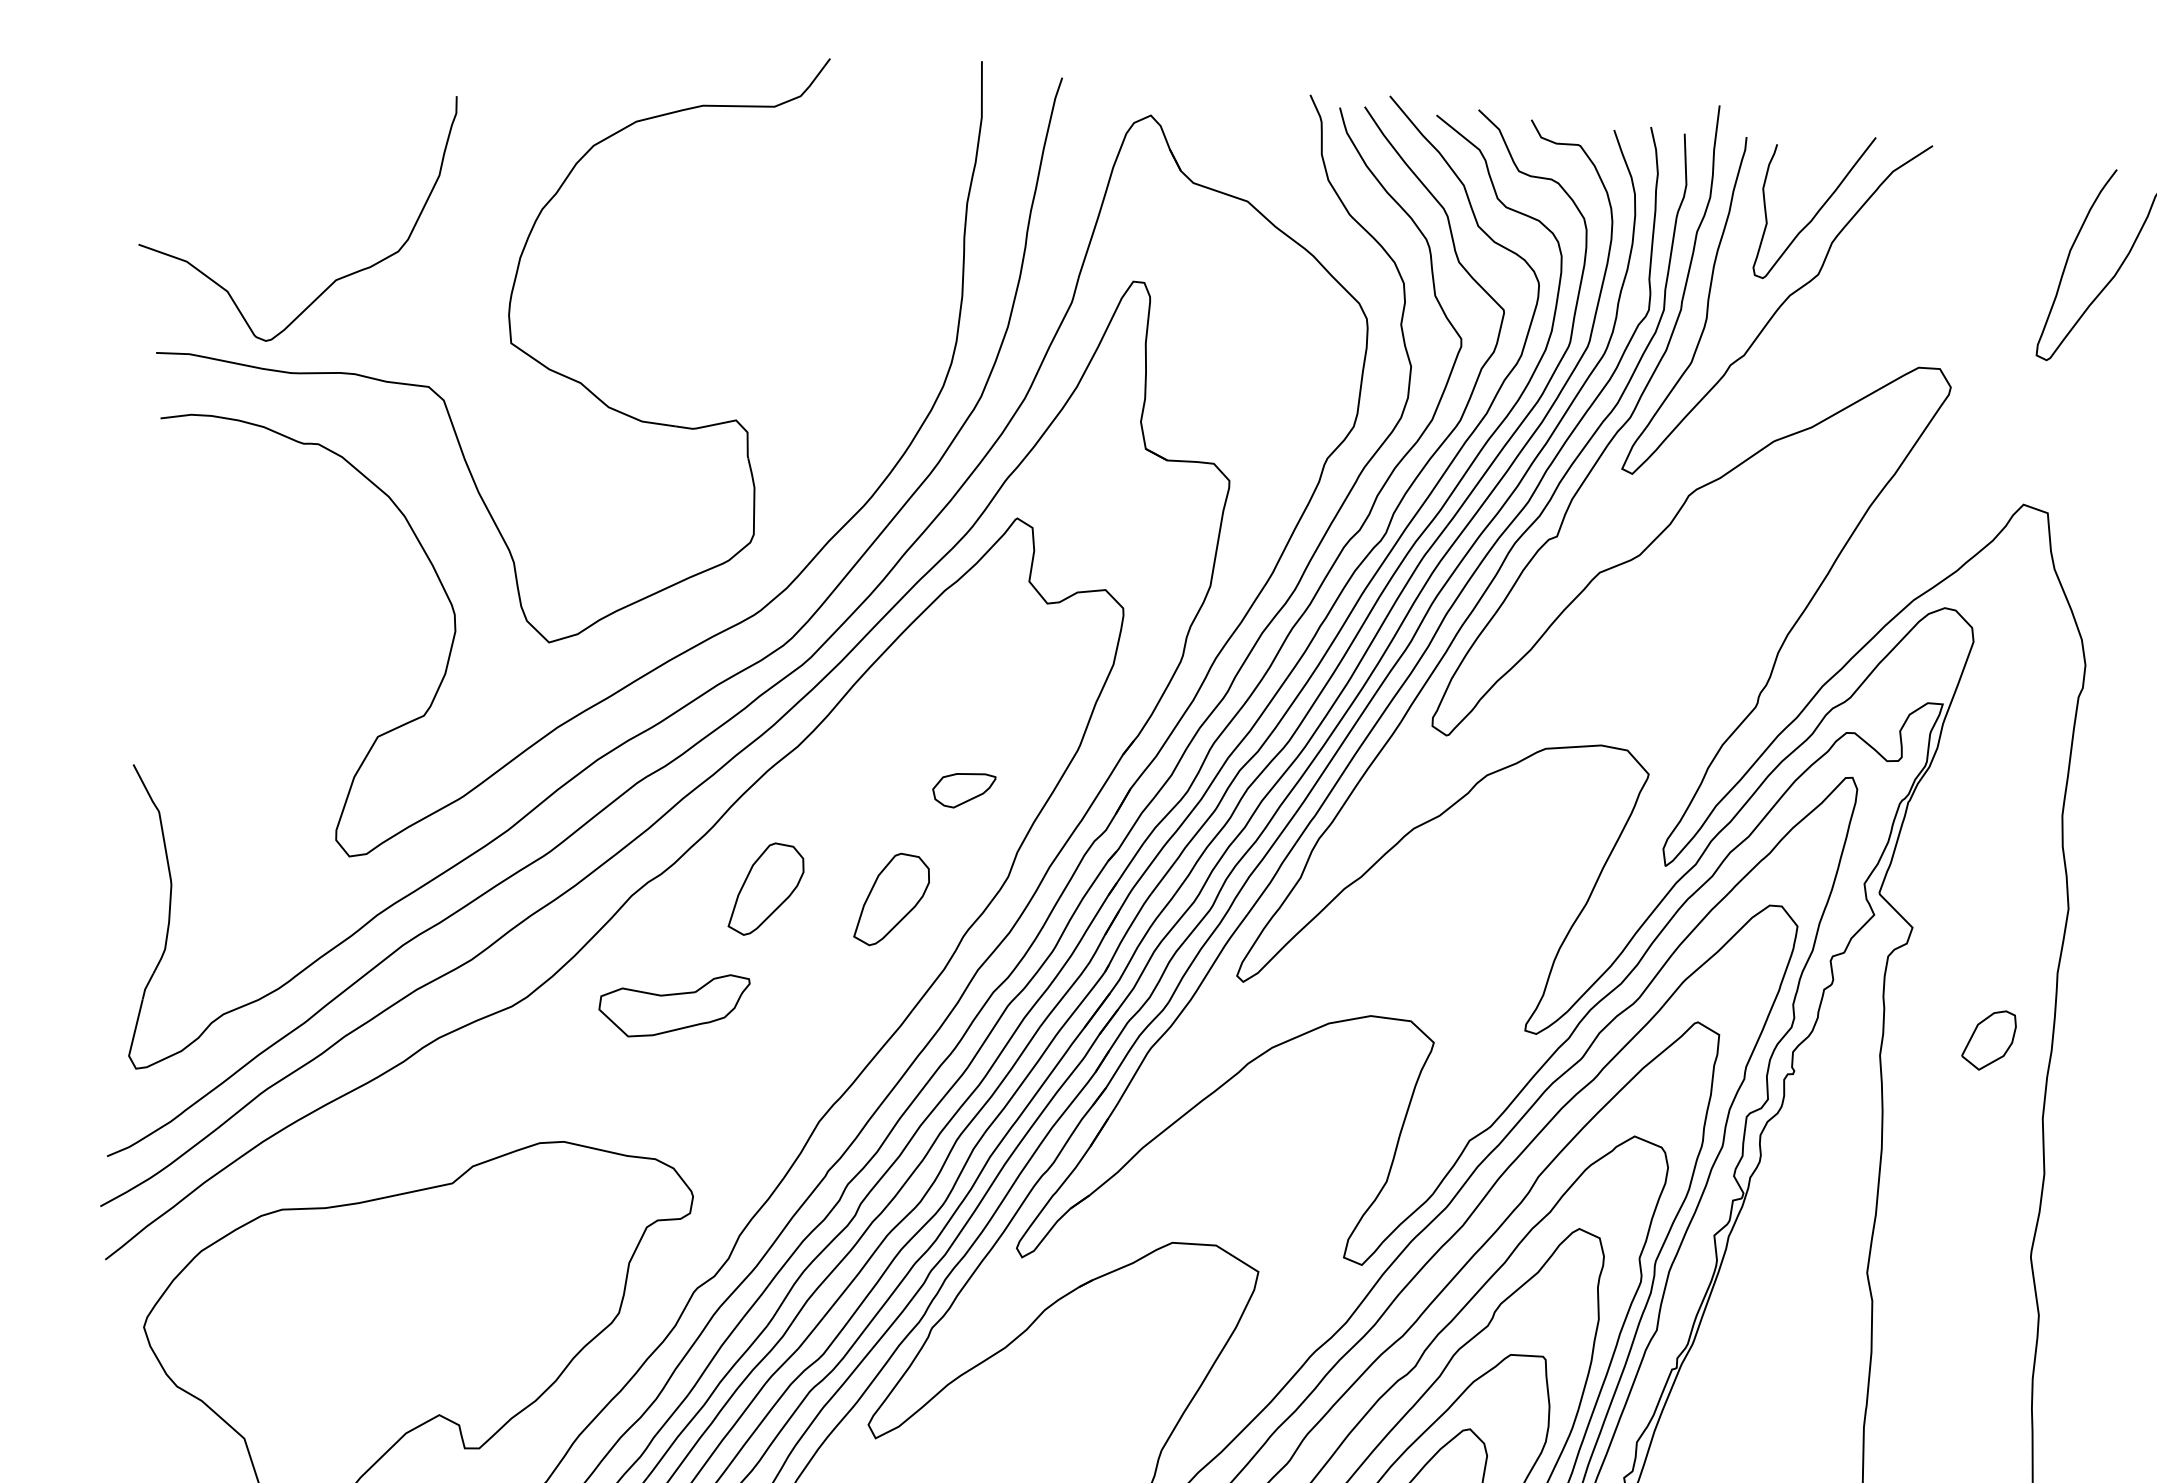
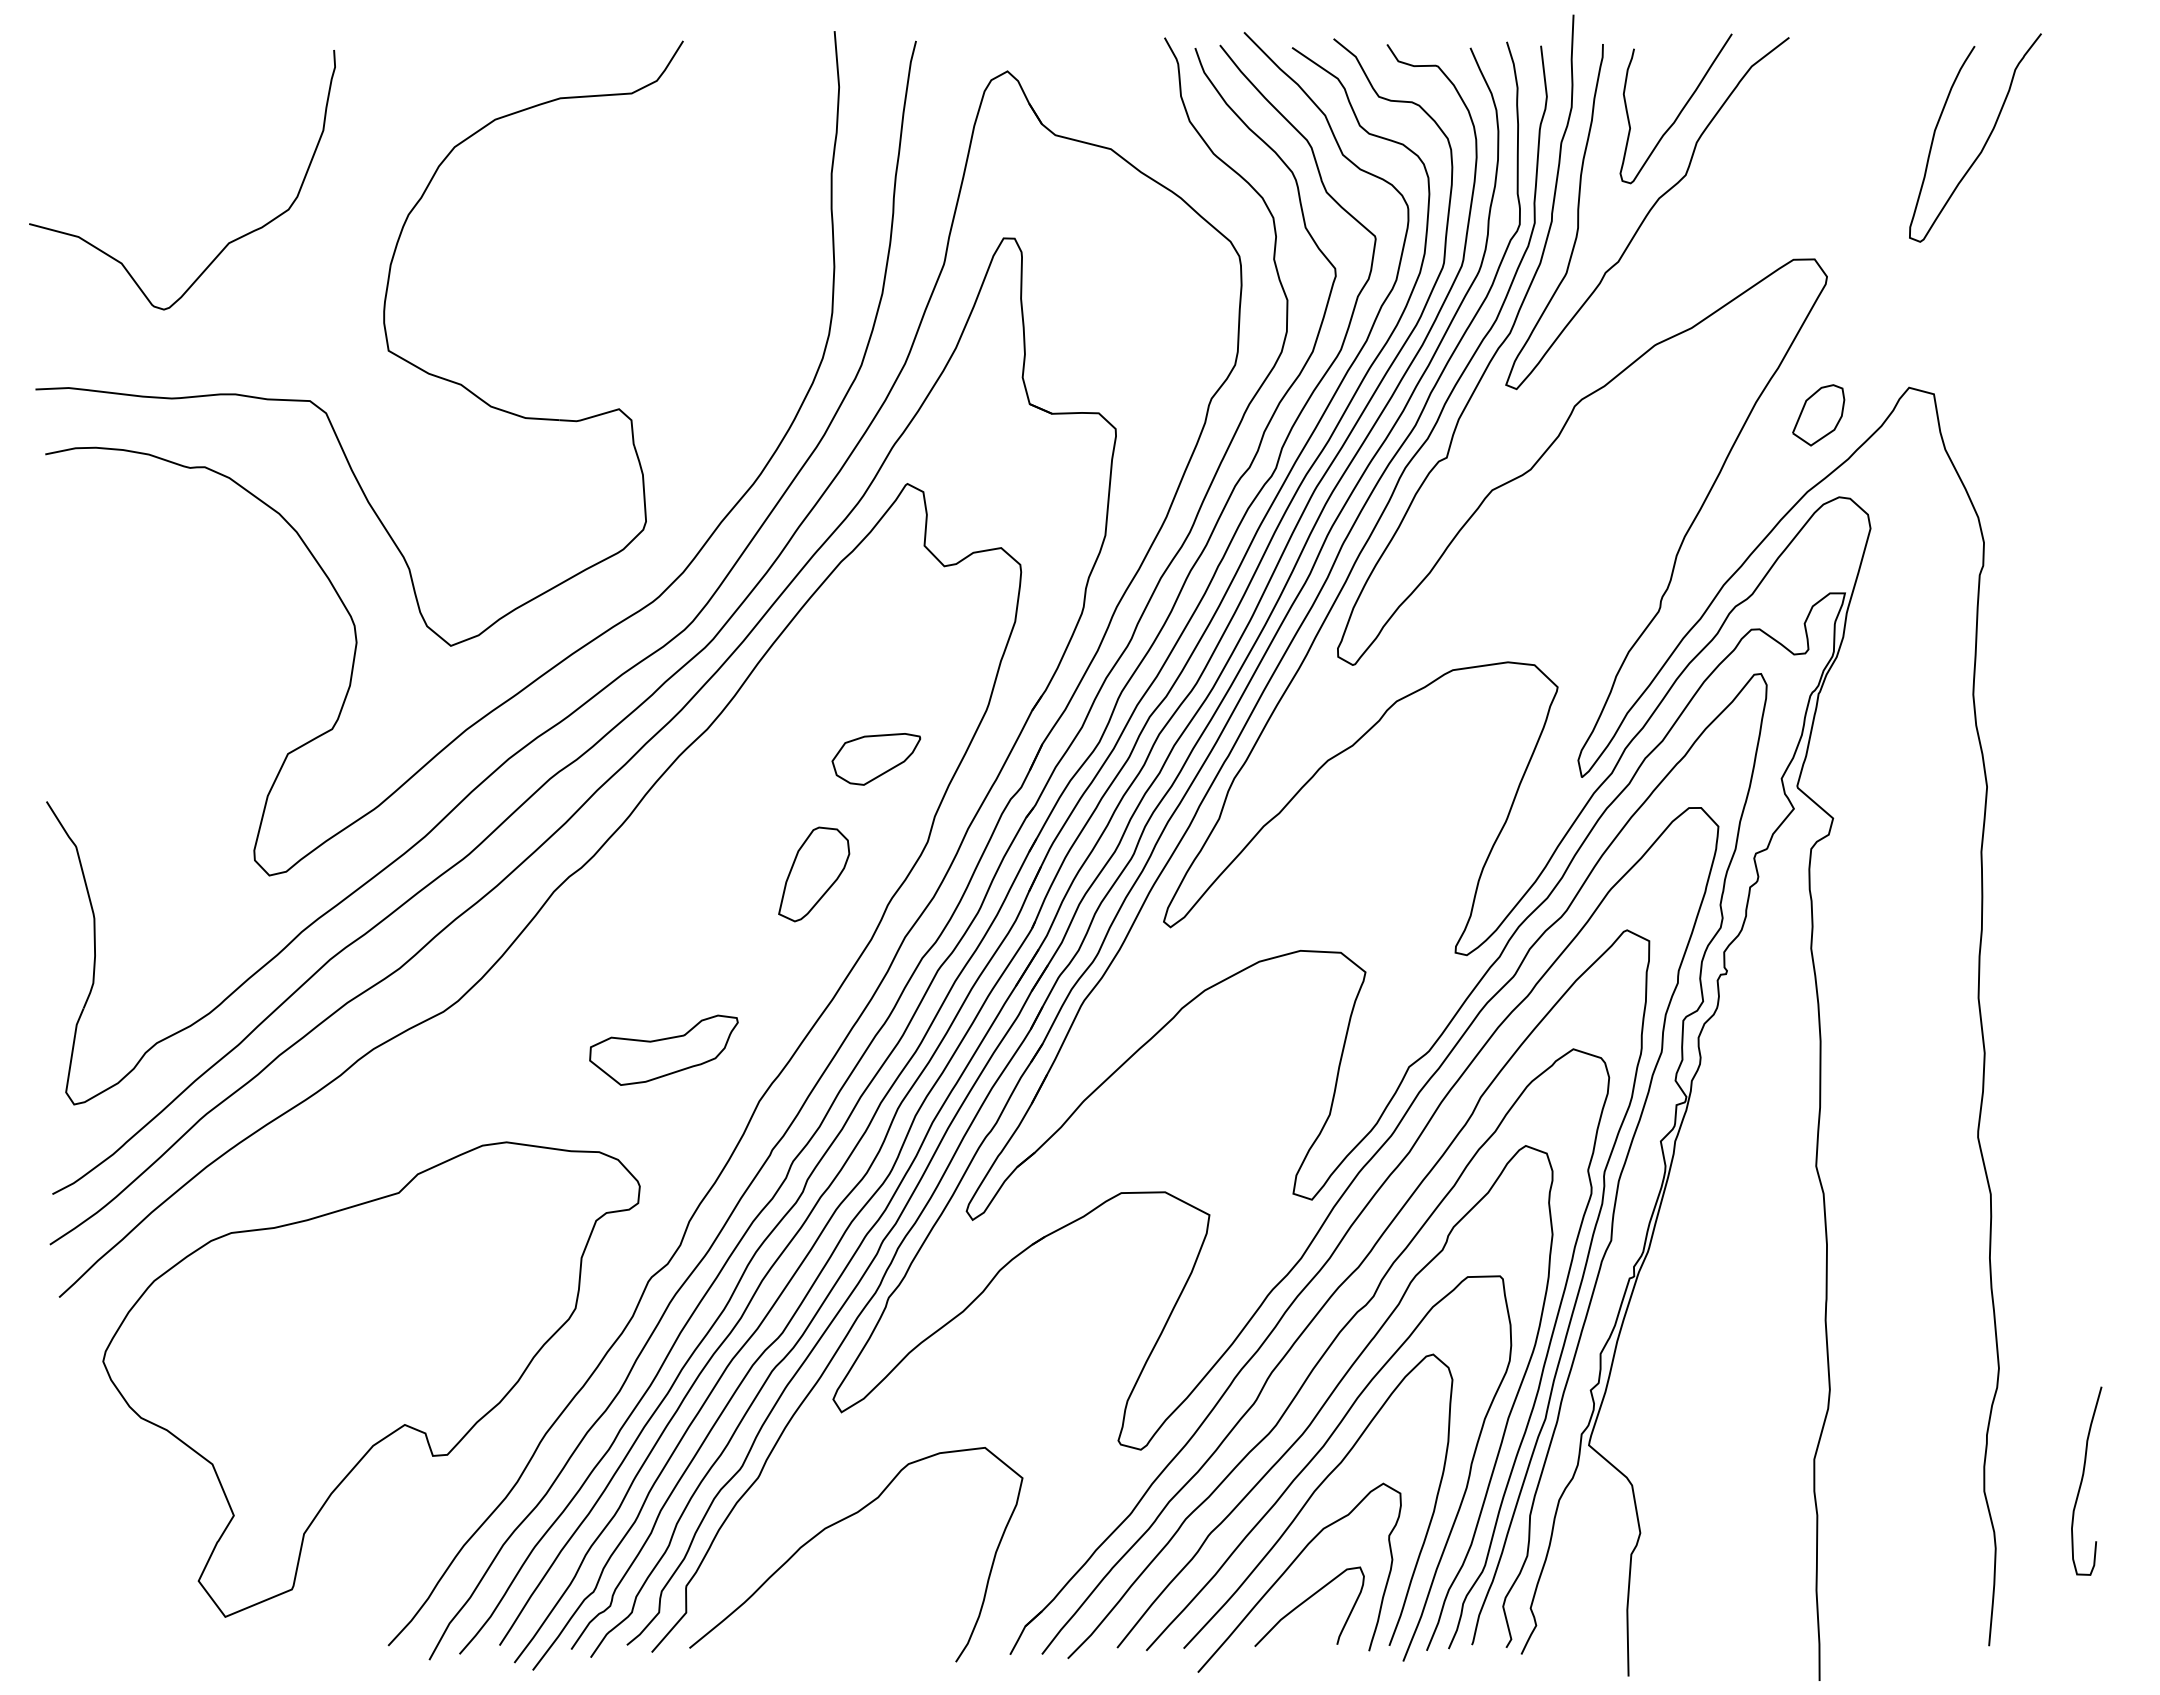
curve: (335, 279) -> (228, 242), moved
part: (963, 790) -> (876, 759), size x1.43
part: (767, 889) -> (688, 874), removed
part: (673, 1004) -> (663, 1049), moved
part: (1988, 1040) -> (1818, 415), moved

